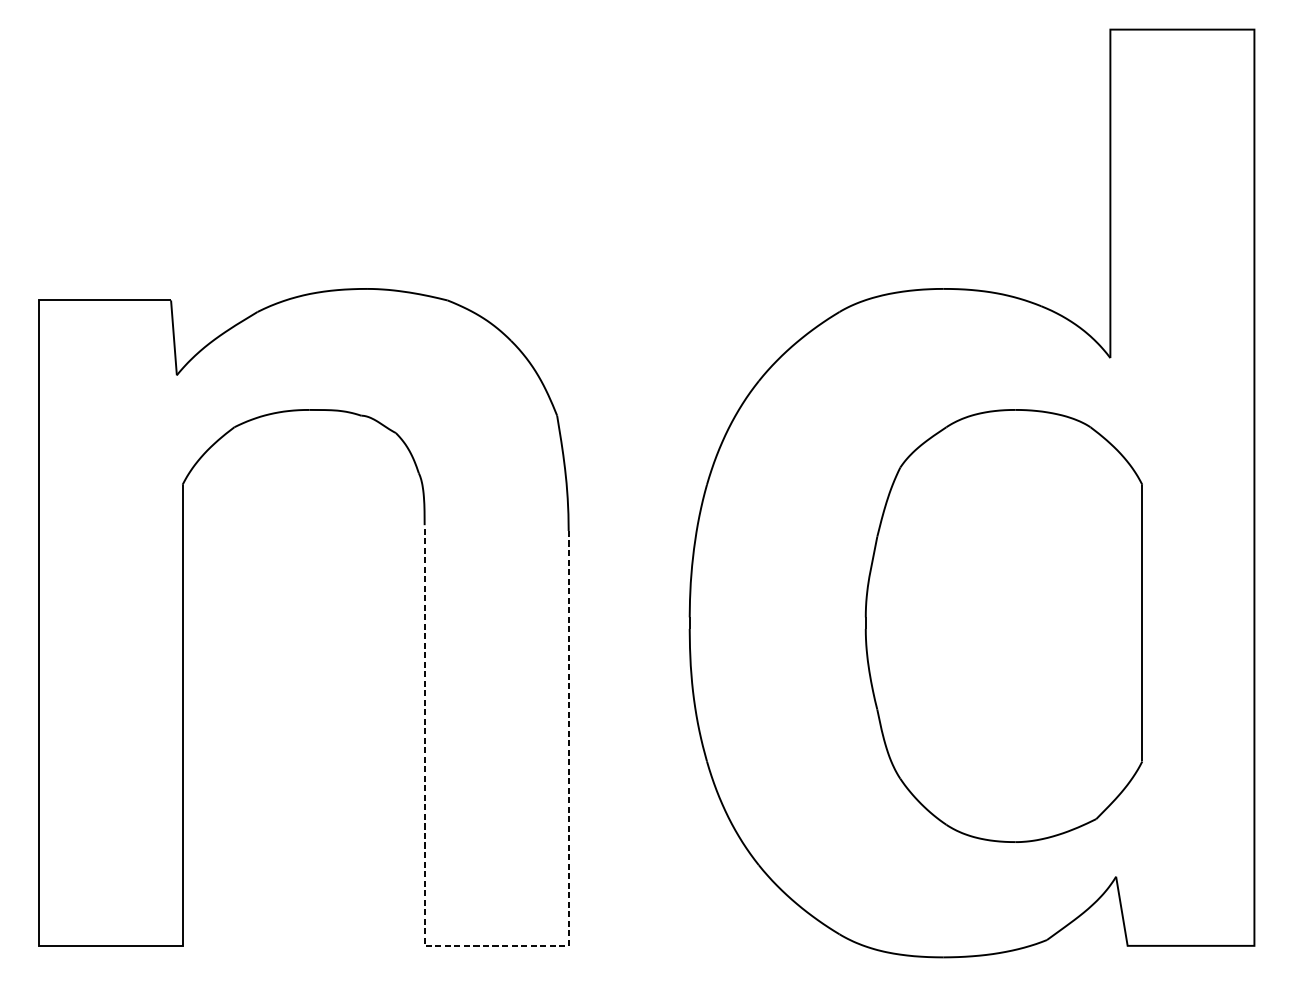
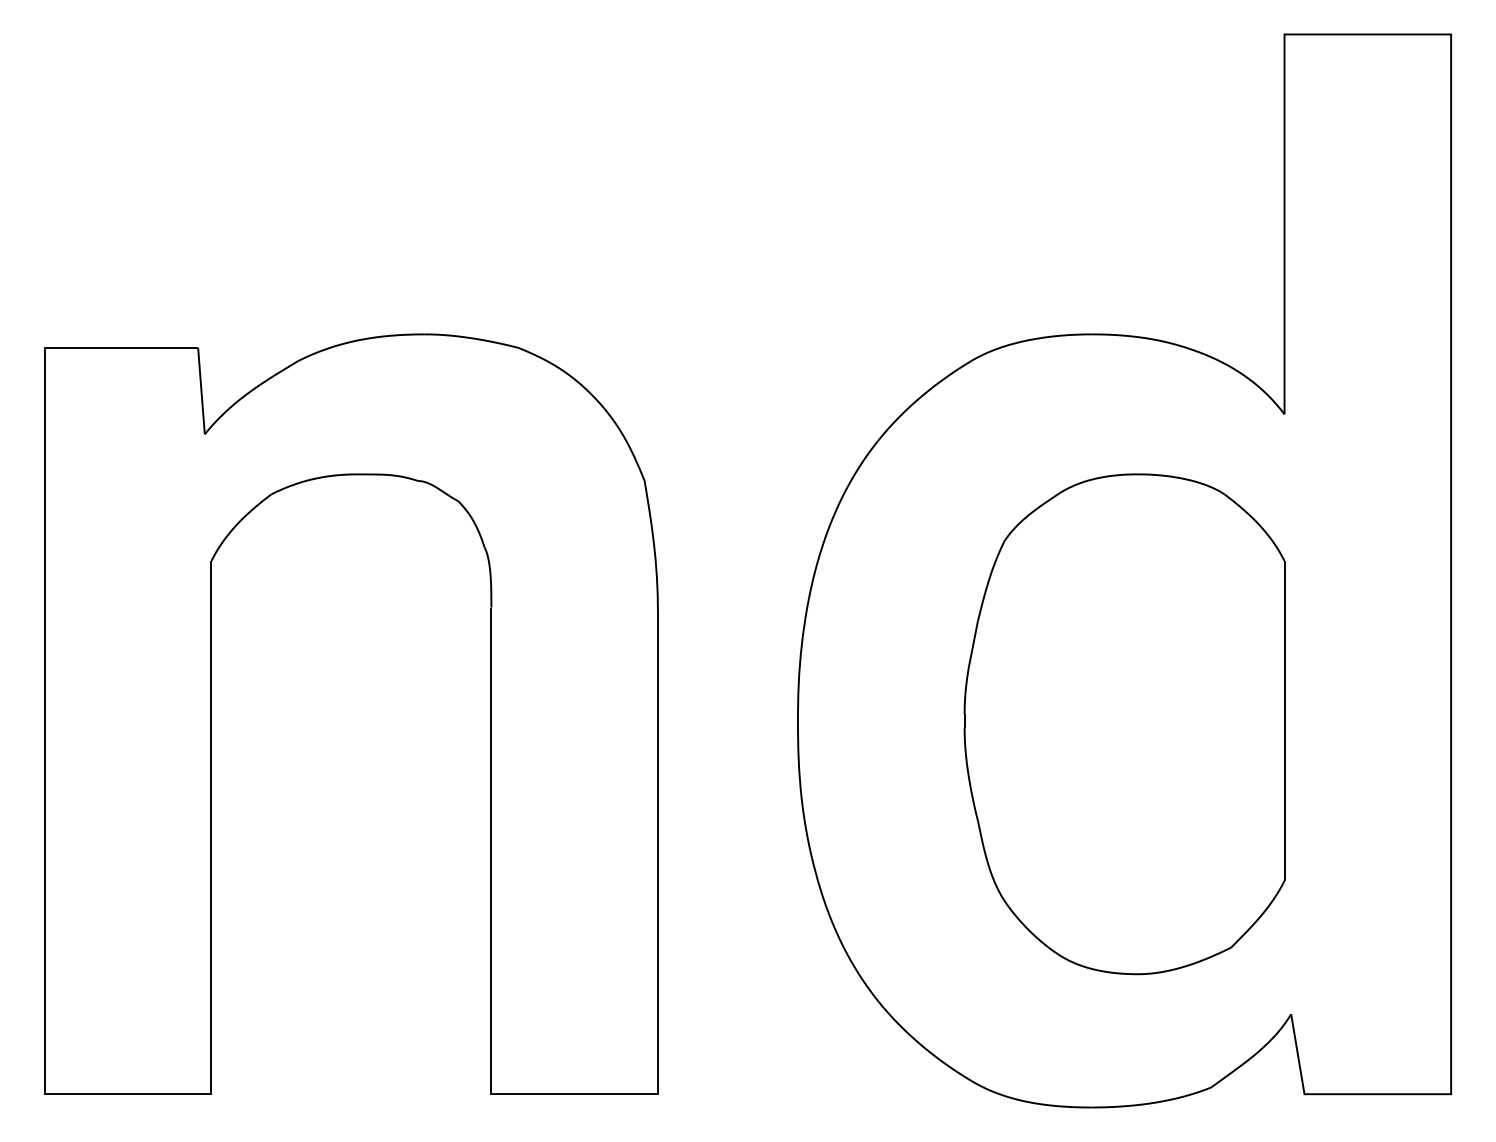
part: (1004, 626) -> (1124, 724), moved
line: (493, 946) -> (571, 1094), dashed -> solid

